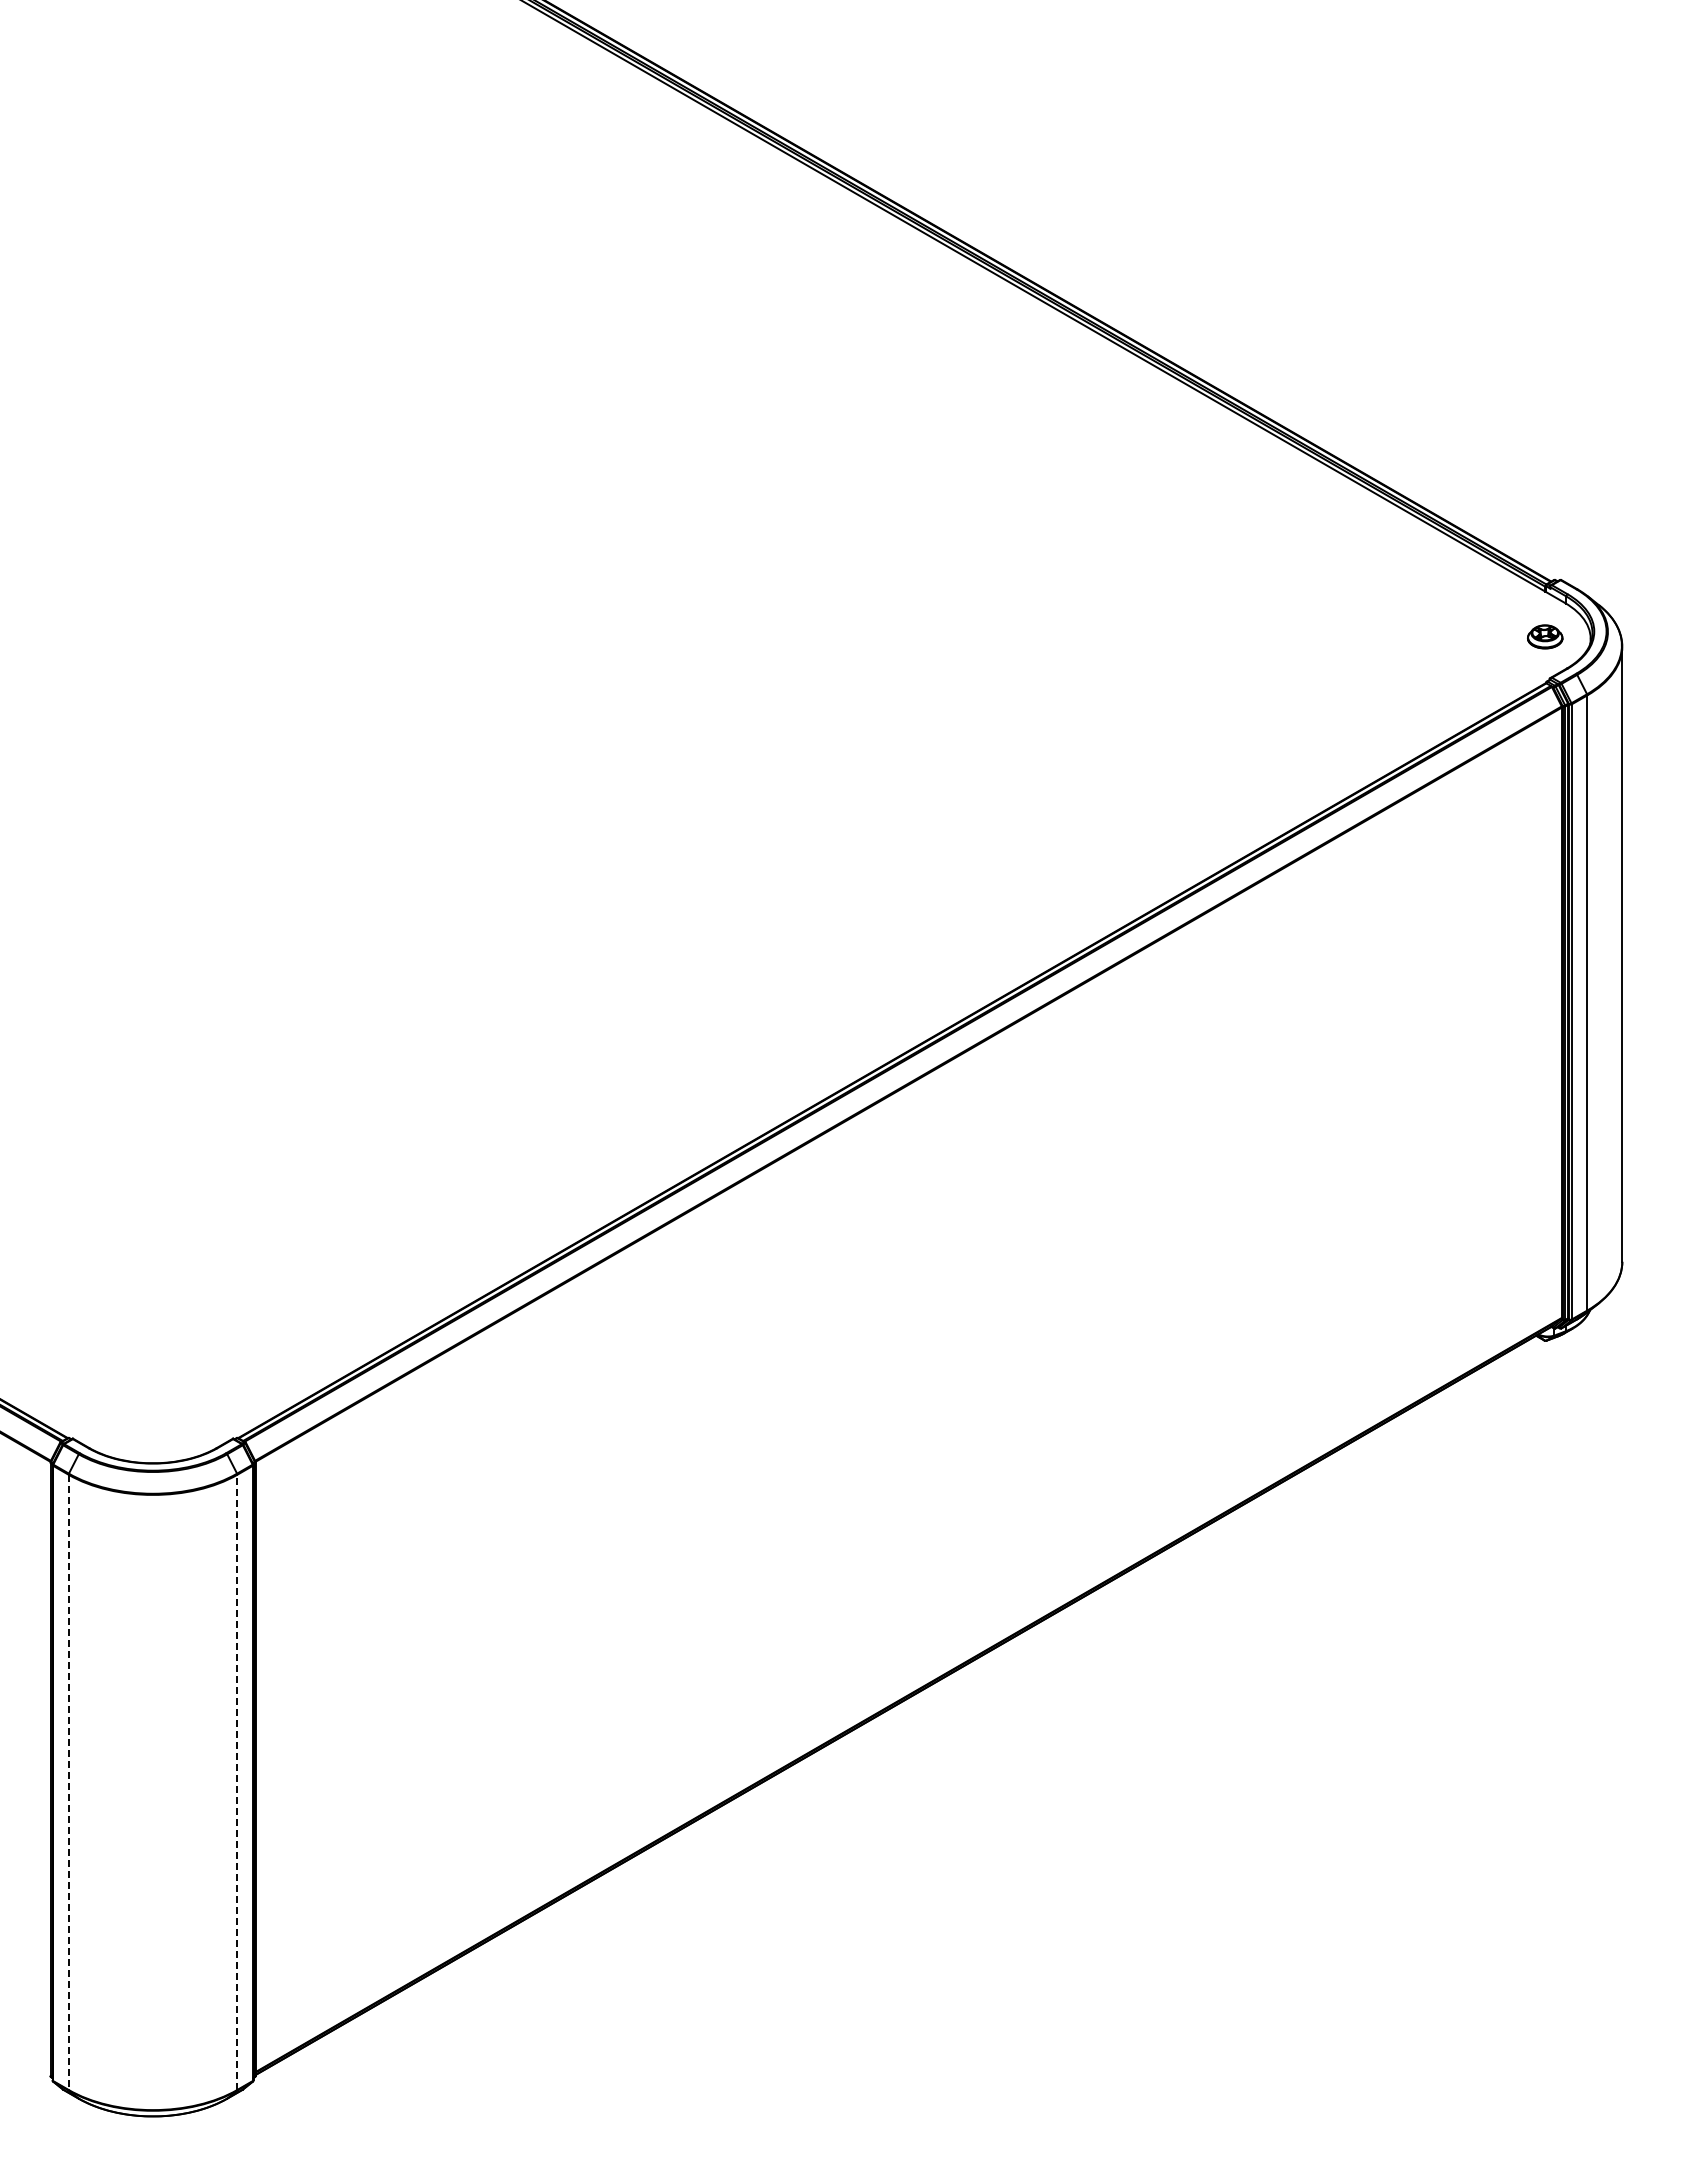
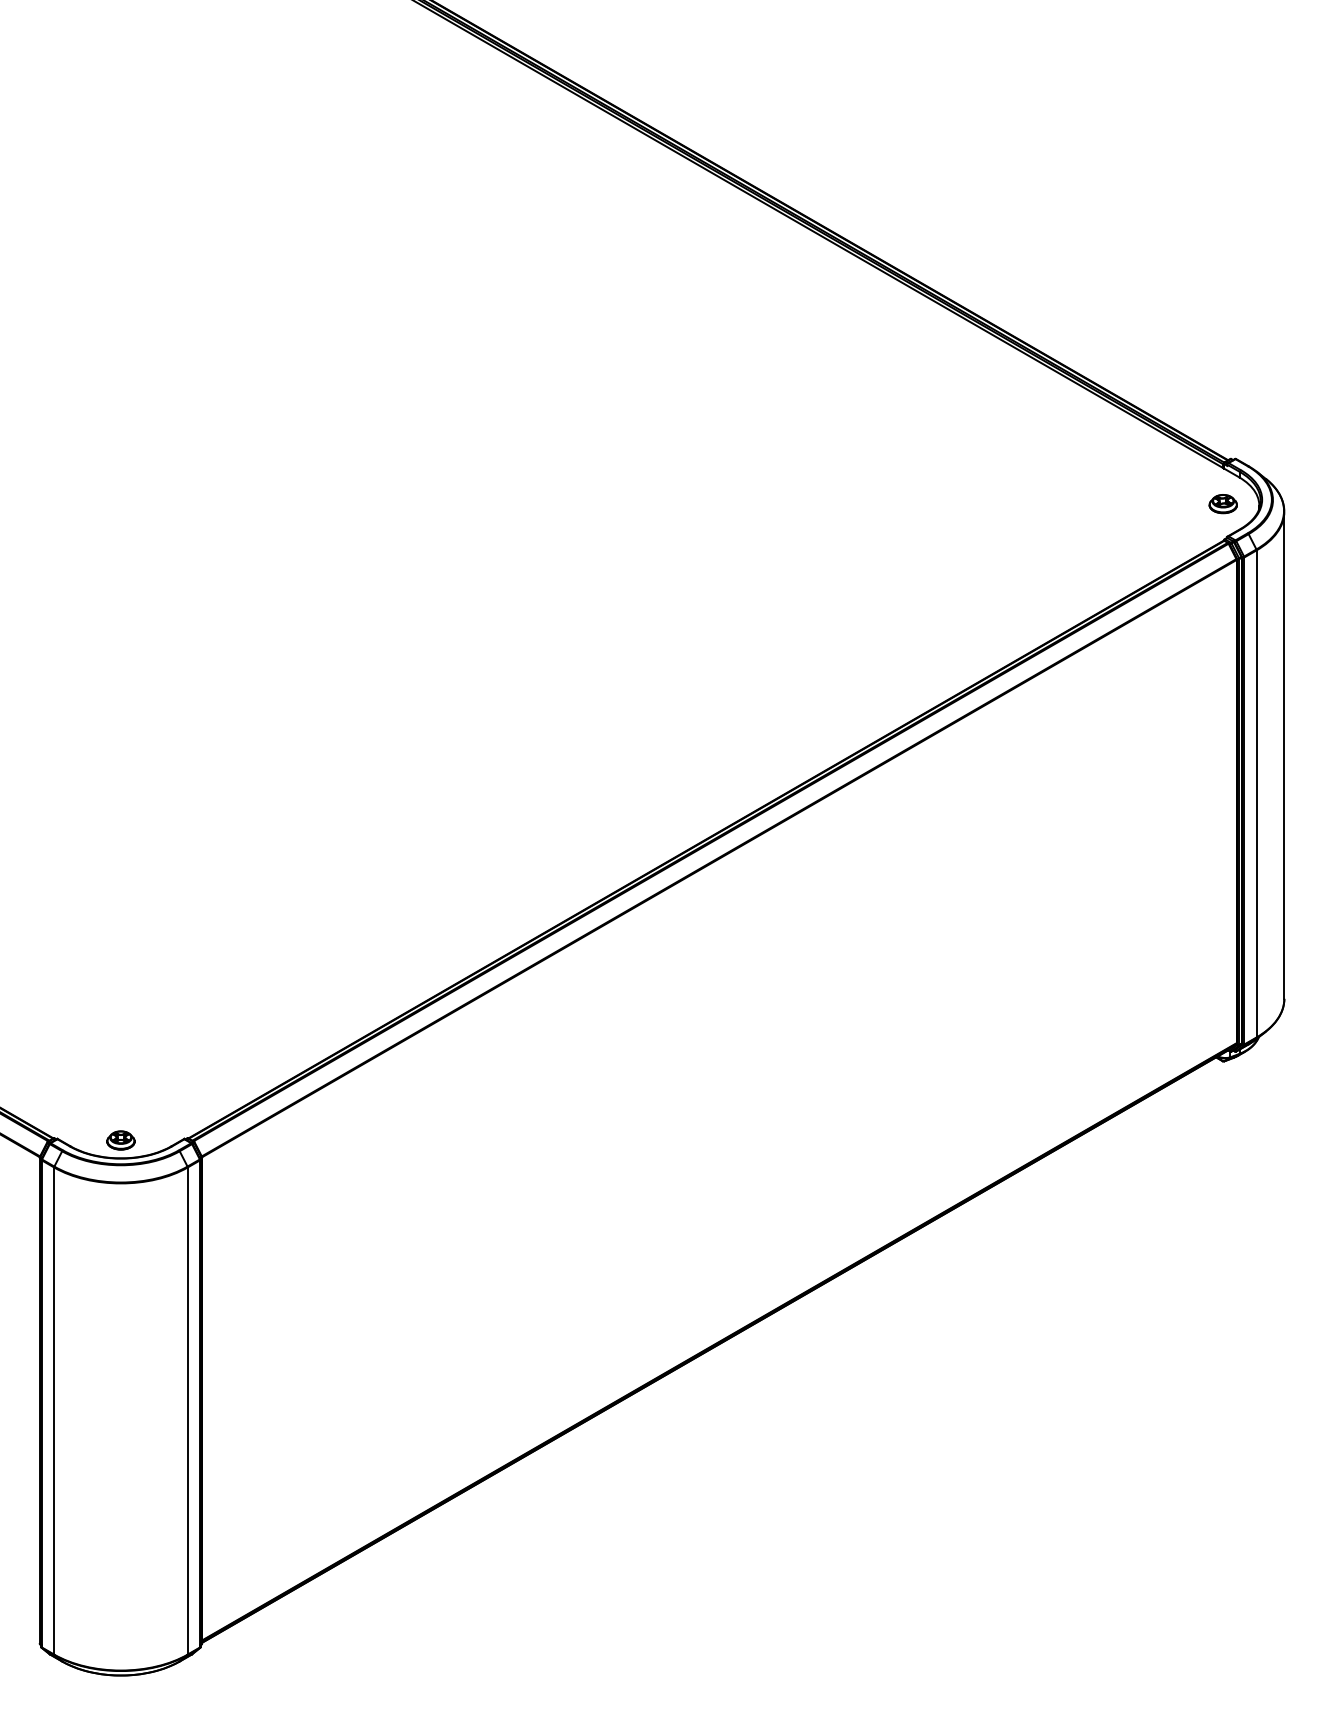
part: (152, 1440) -> (120, 1140), added
line: (68, 1782) -> (54, 1411), dashed -> solid
line: (237, 1782) -> (187, 1411), dashed -> solid

